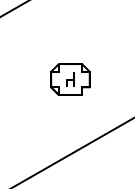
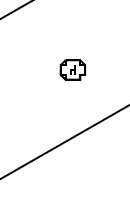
part: (69, 78) -> (72, 69), size x0.7

